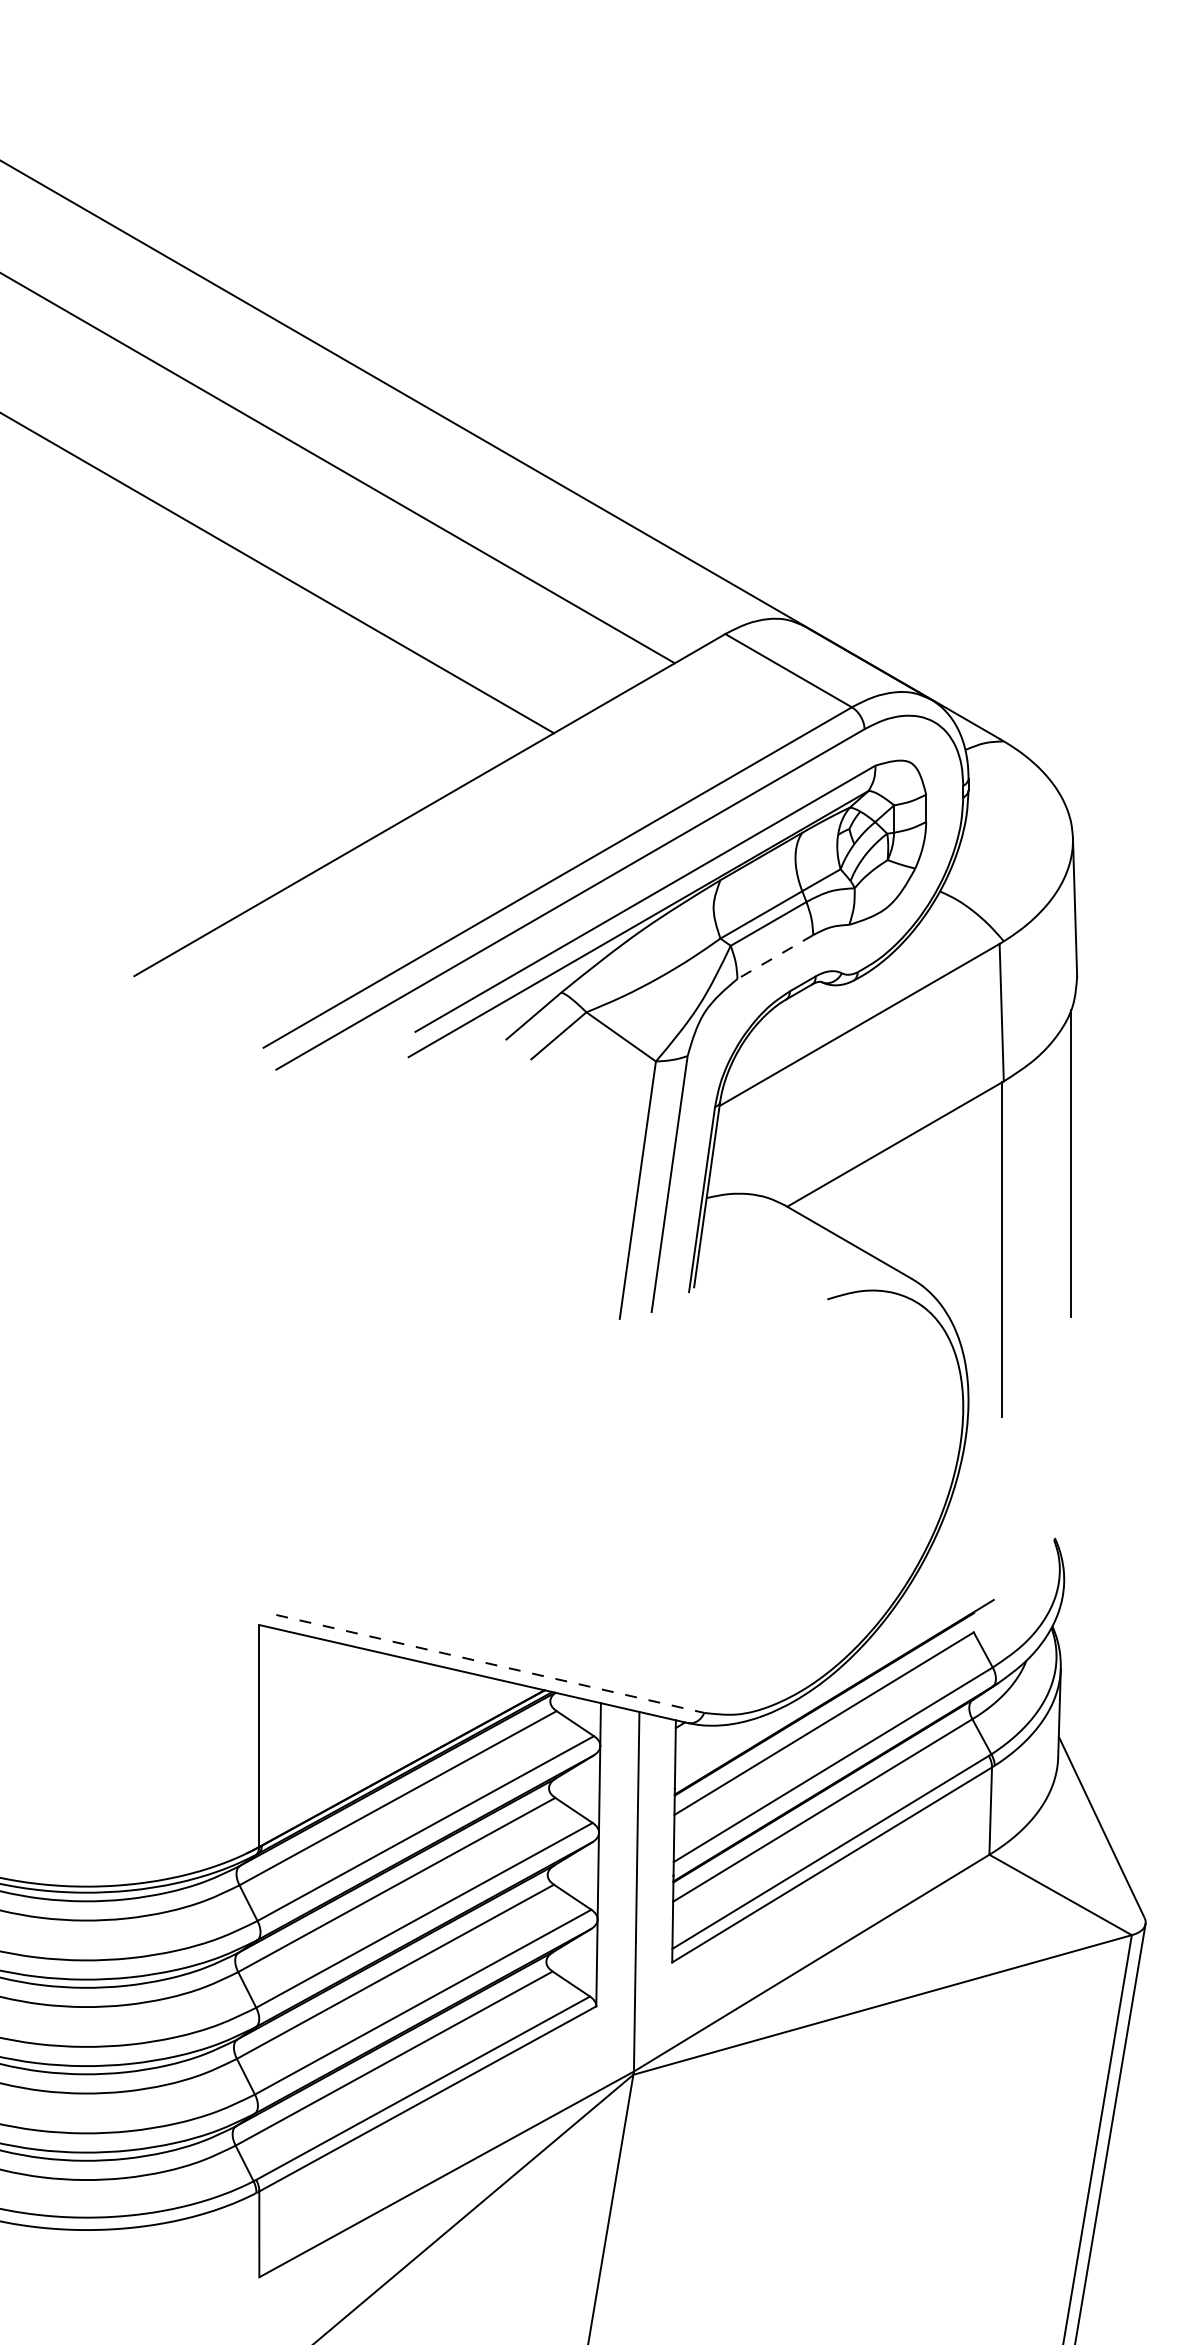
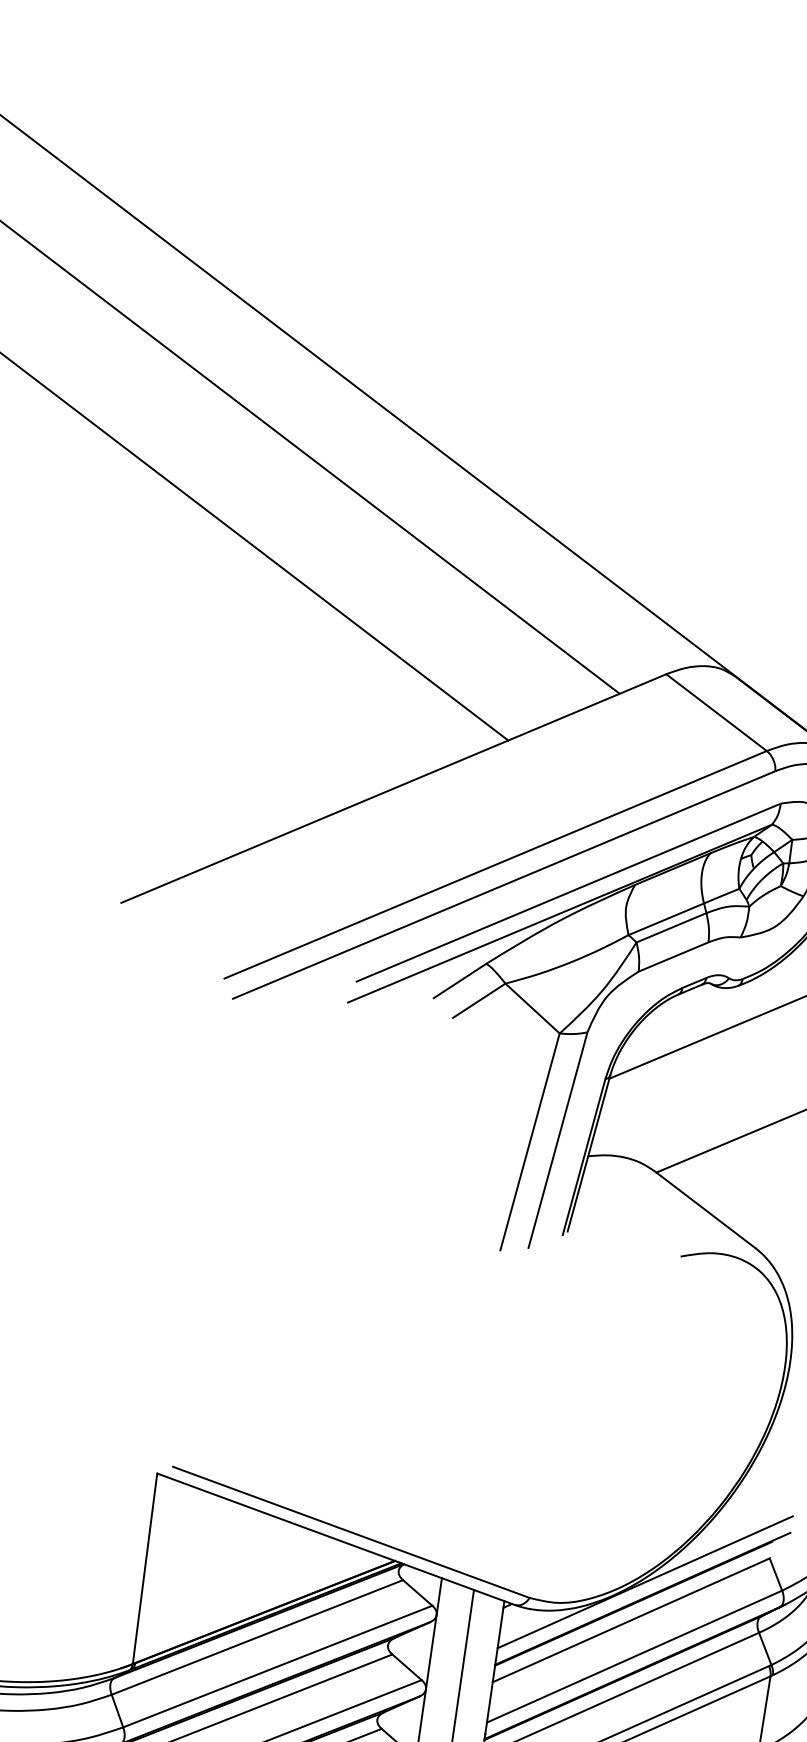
line: (775, 957) -> (673, 957), dashed -> solid
line: (490, 1663) -> (351, 1531), dashed -> solid
line: (834, 1677) -> (645, 1581), added

